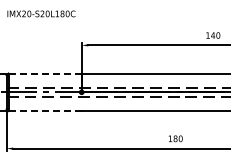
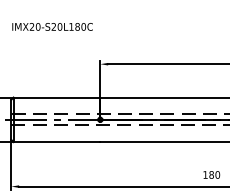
line: (45, 73) -> (57, 97), dashed -> solid
line: (45, 111) -> (57, 142), dashed -> solid

